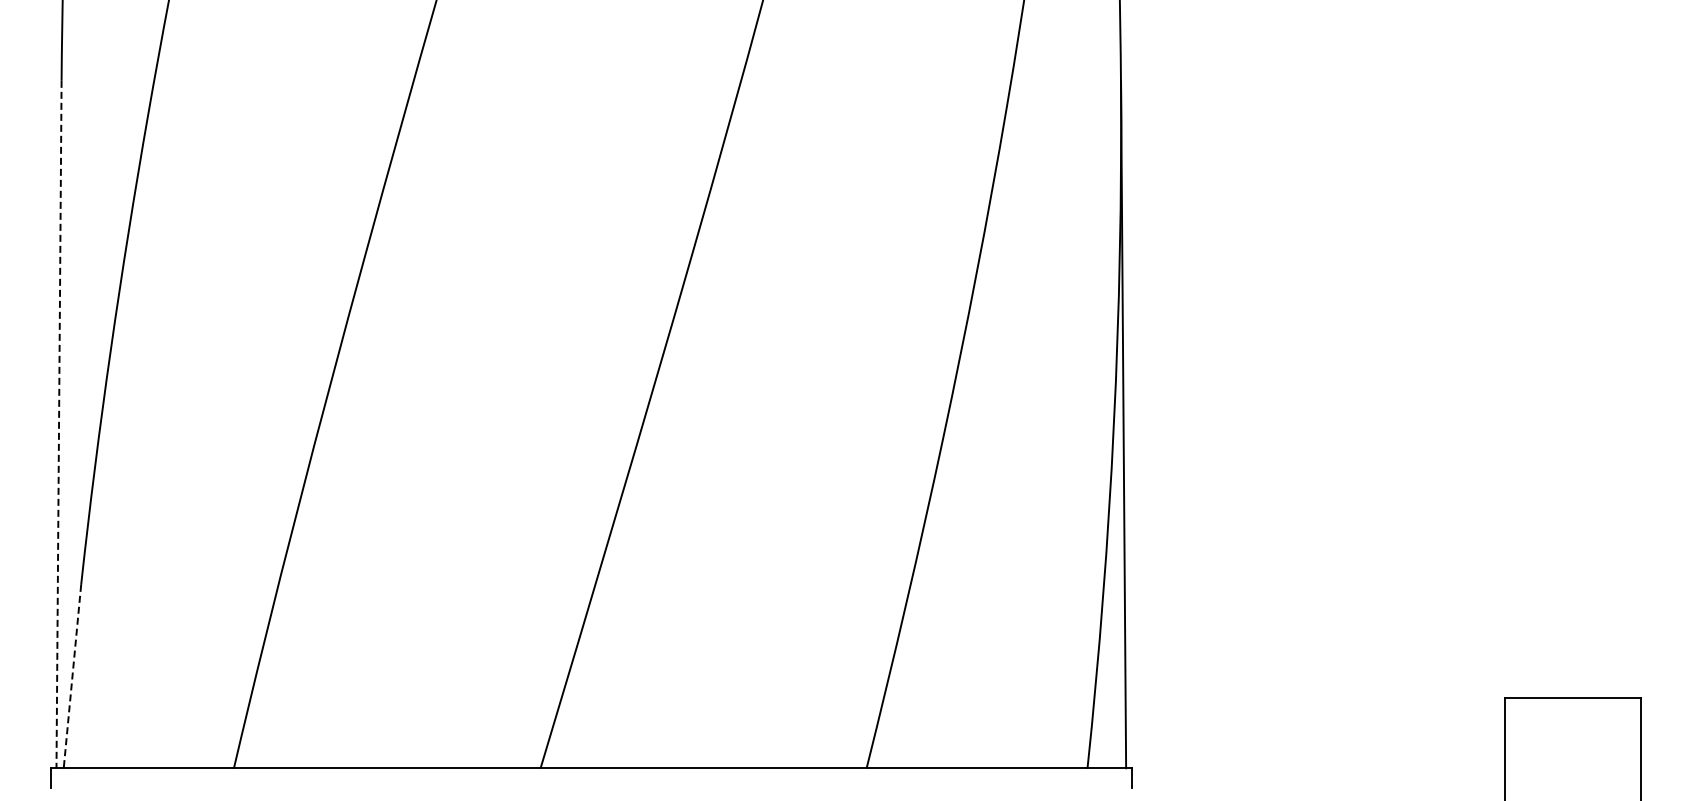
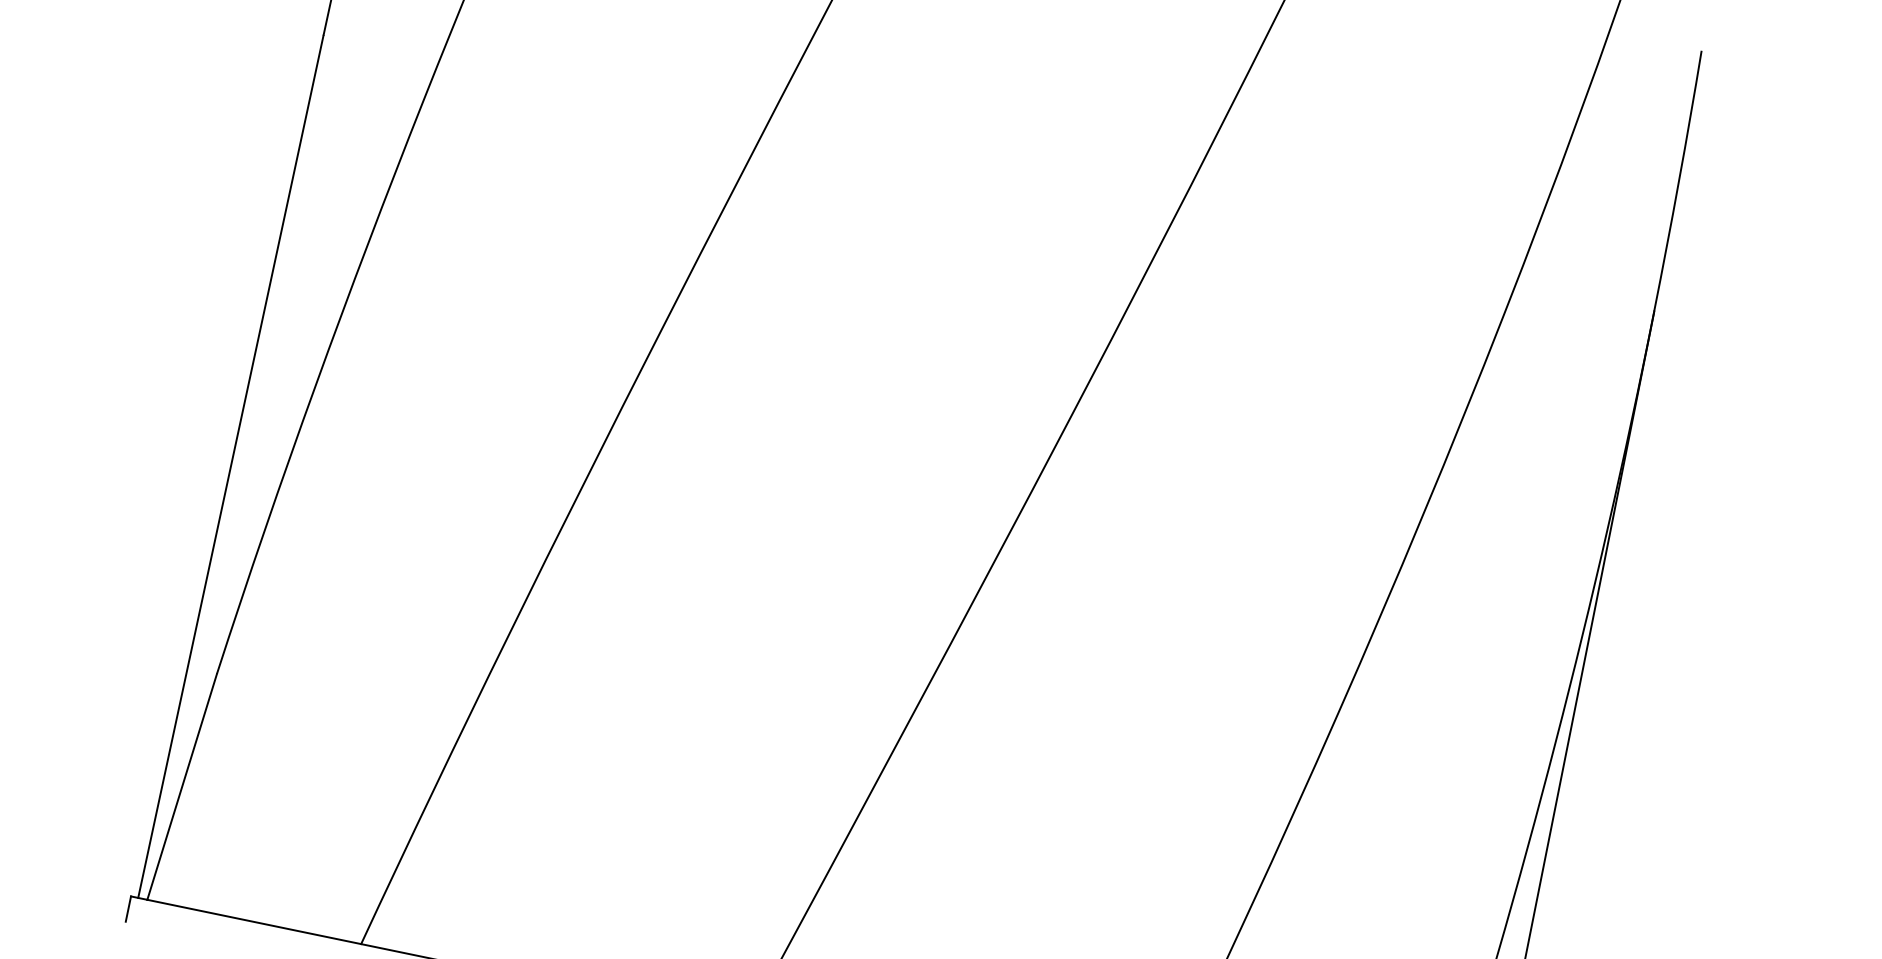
line: (59, 424) -> (231, 466), dashed -> solid
line: (72, 677) -> (181, 788), dashed -> solid

